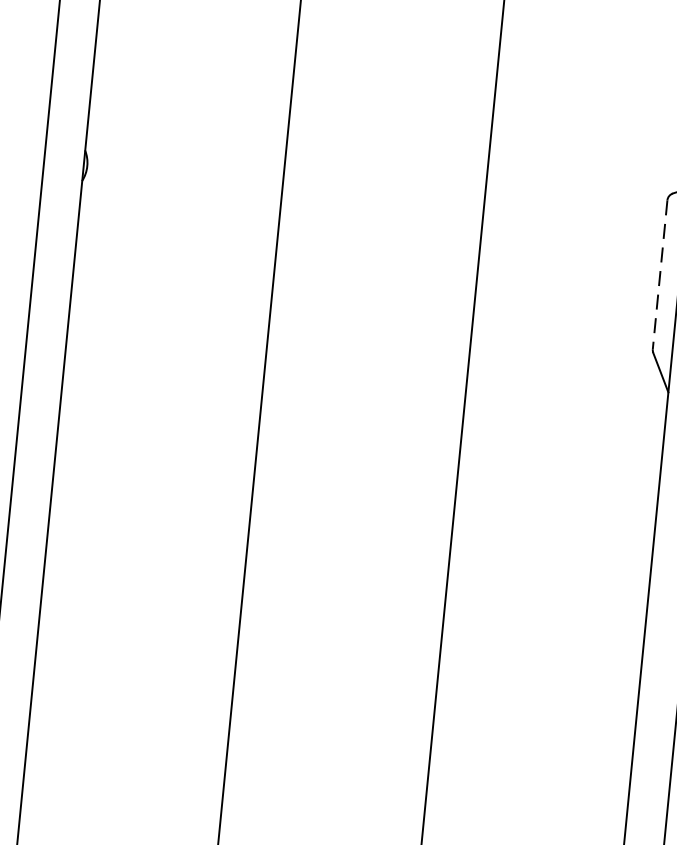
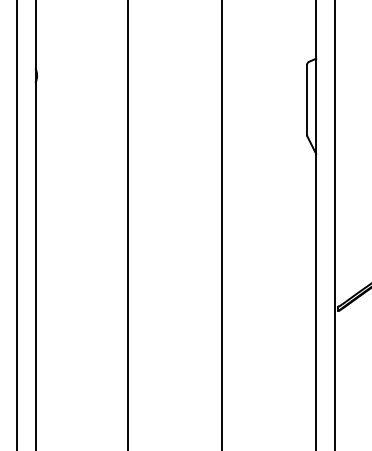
line: (659, 273) -> (306, 99), dashed -> solid

